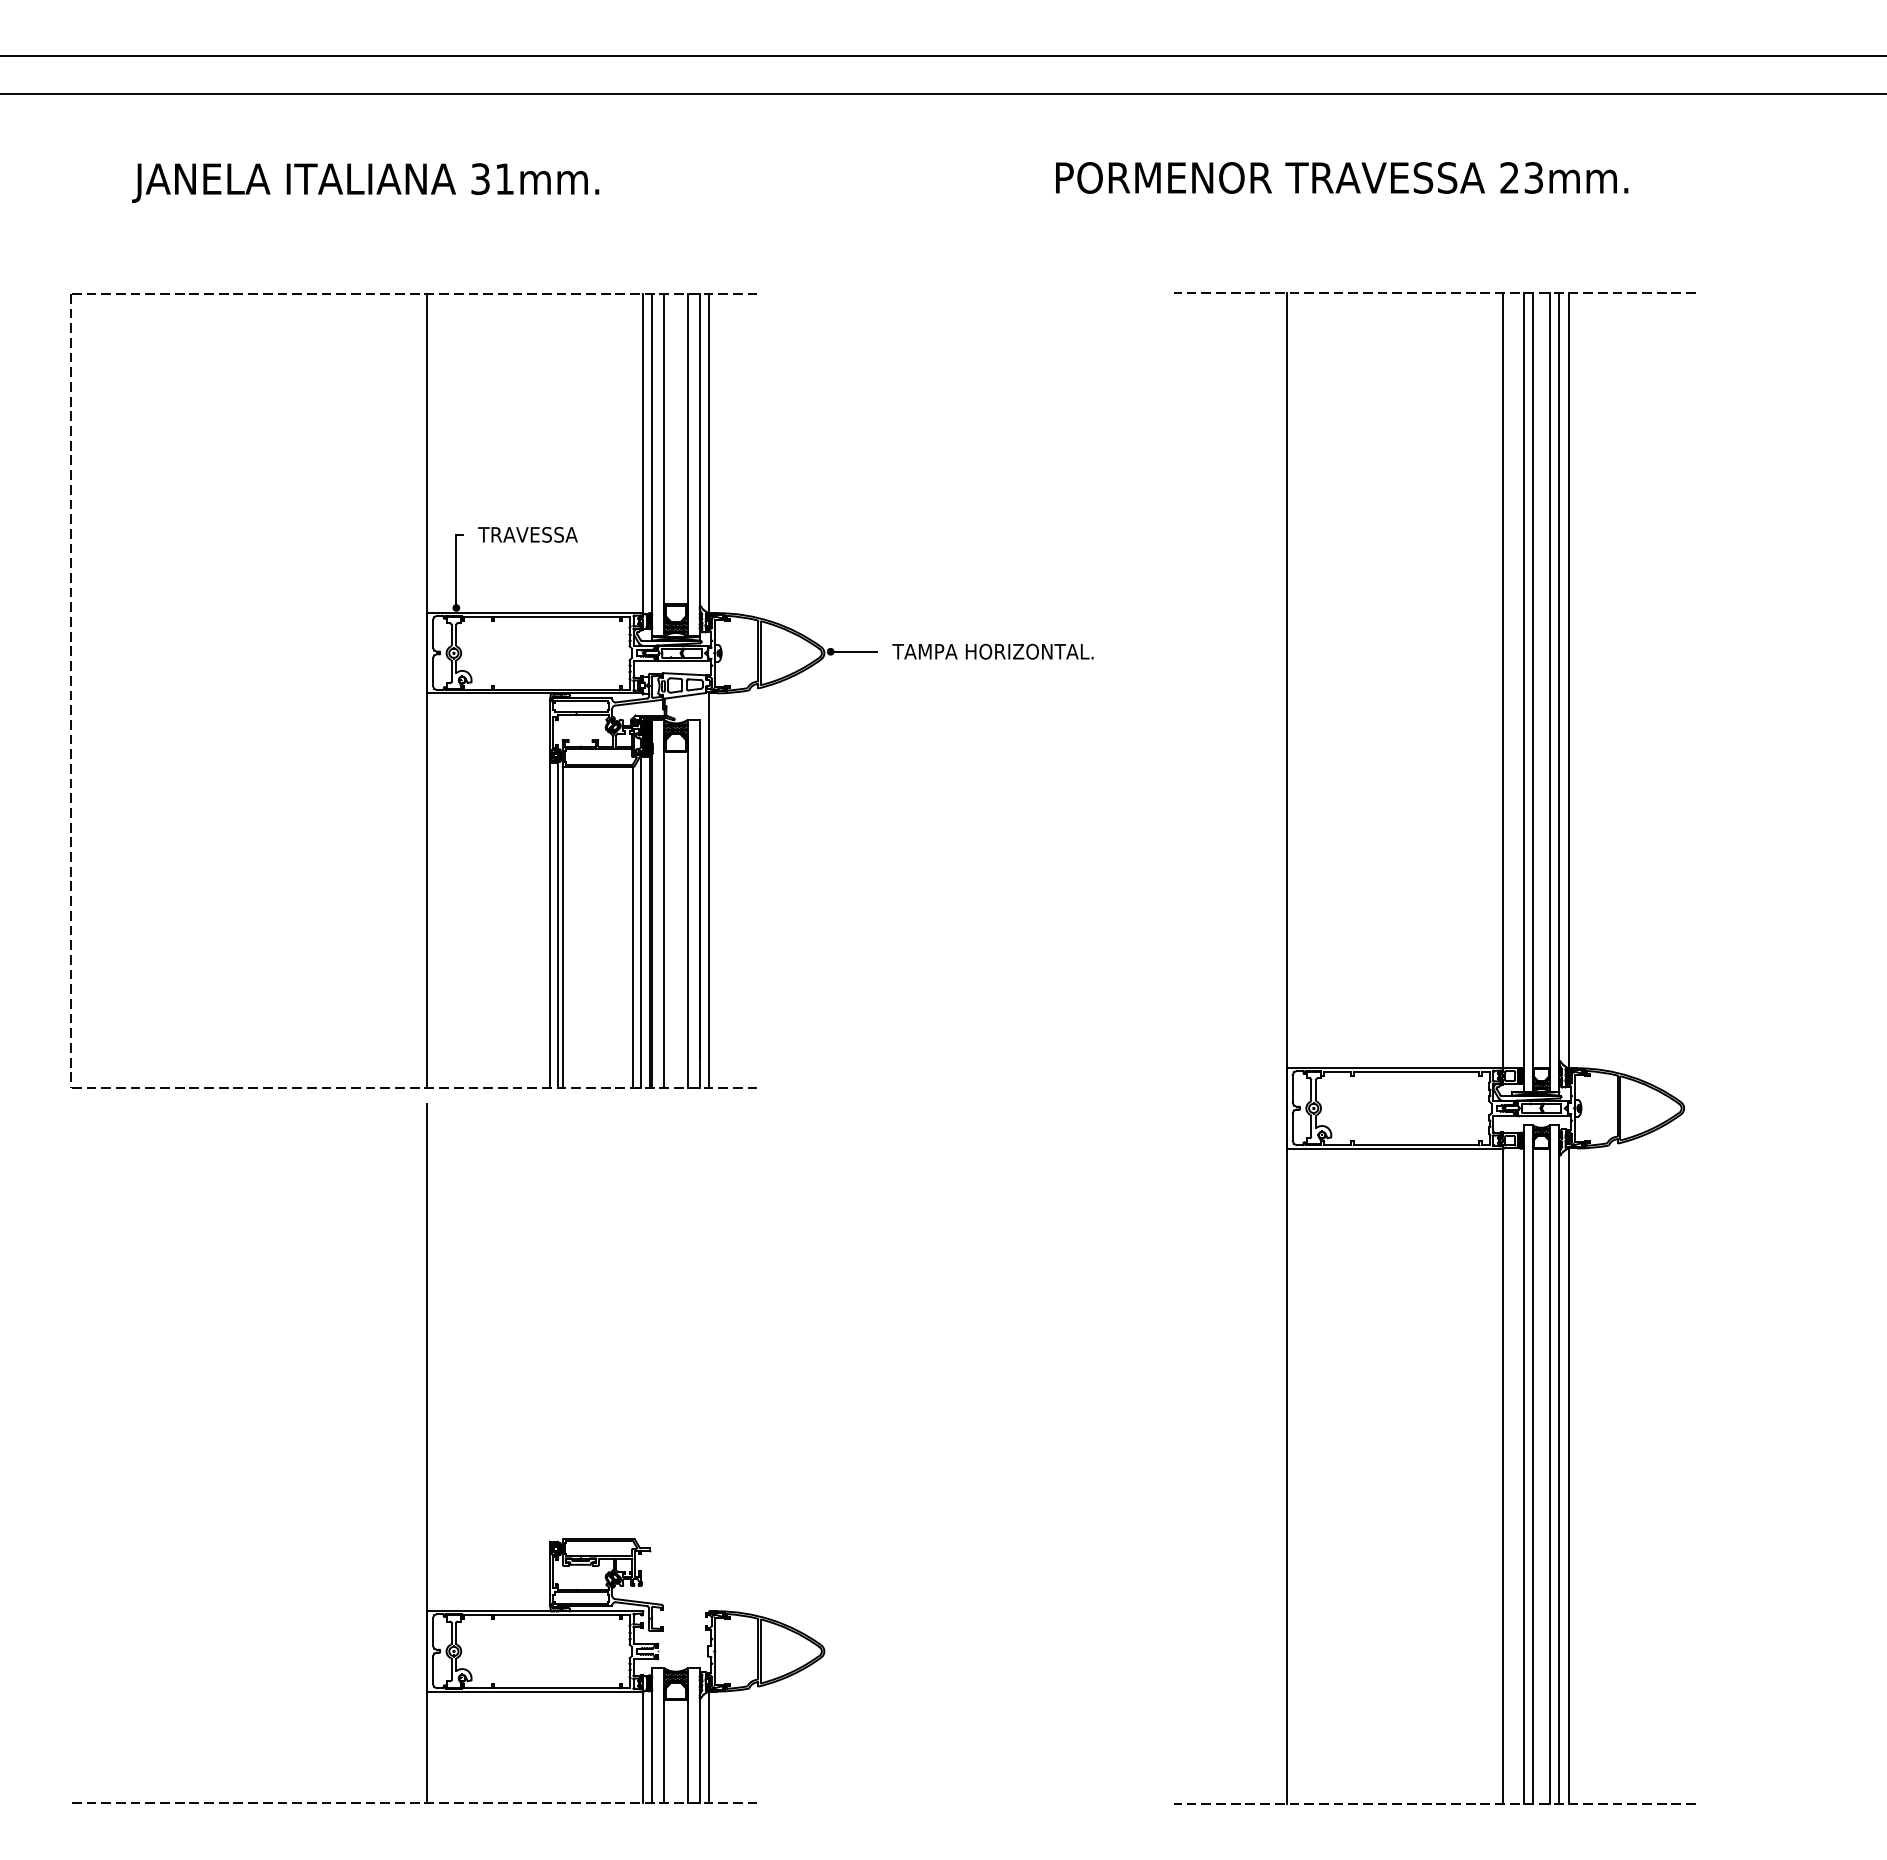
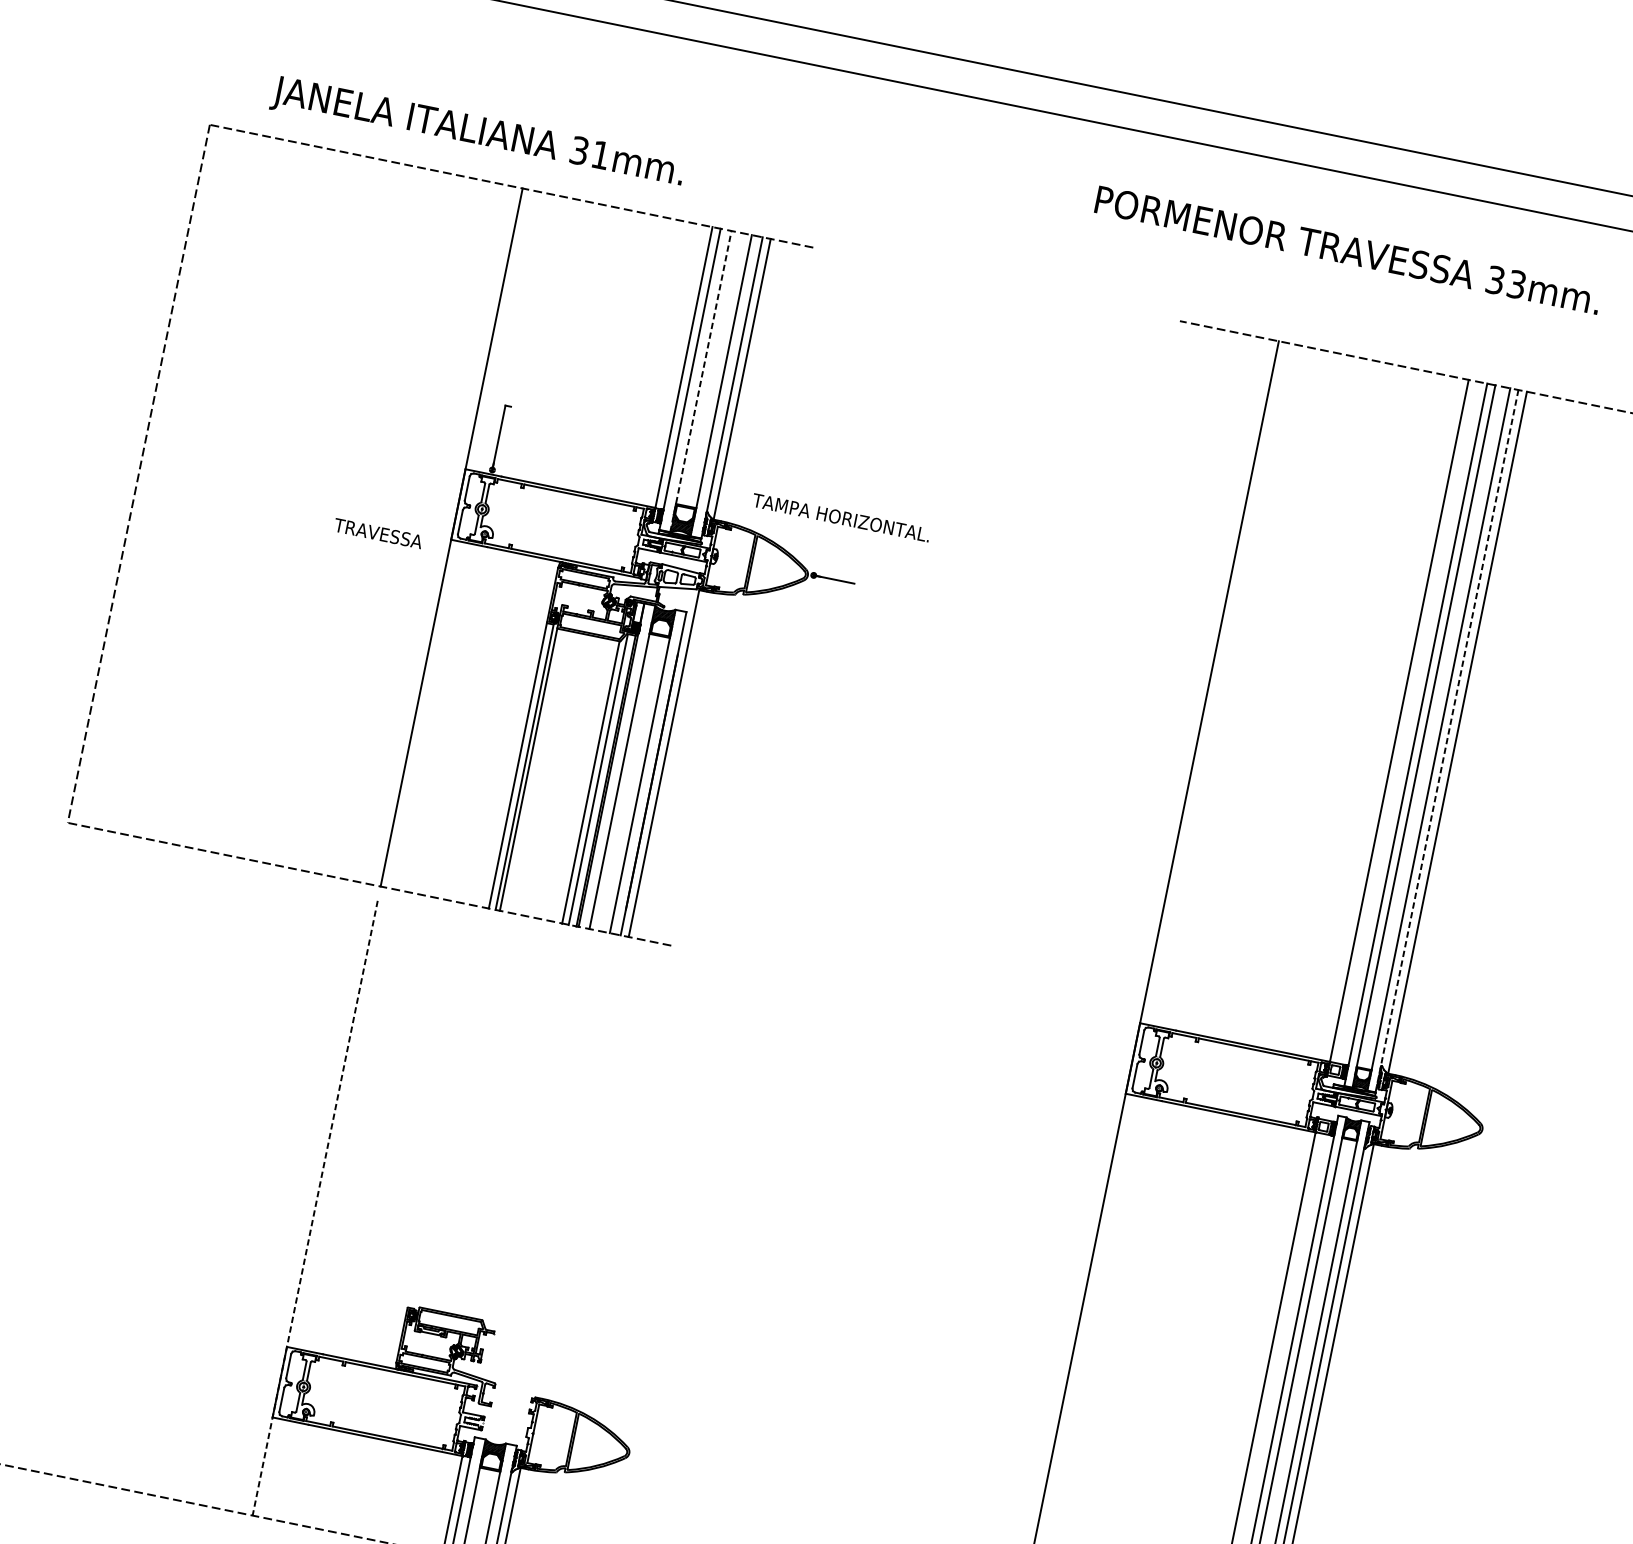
text: (1509, 177) -> (1495, 279), 23mm. -> 33mm.
text: (365, 182) -> (477, 133), moved
line: (664, 464) -> (701, 381), solid -> dashed
text: (527, 534) -> (378, 533), moved
text: (992, 651) -> (840, 517), moved
line: (1559, 691) -> (1447, 740), solid -> dashed
hatch: (647, 731) -> (638, 612), removed
line: (426, 1453) -> (314, 1208), solid -> dashed

